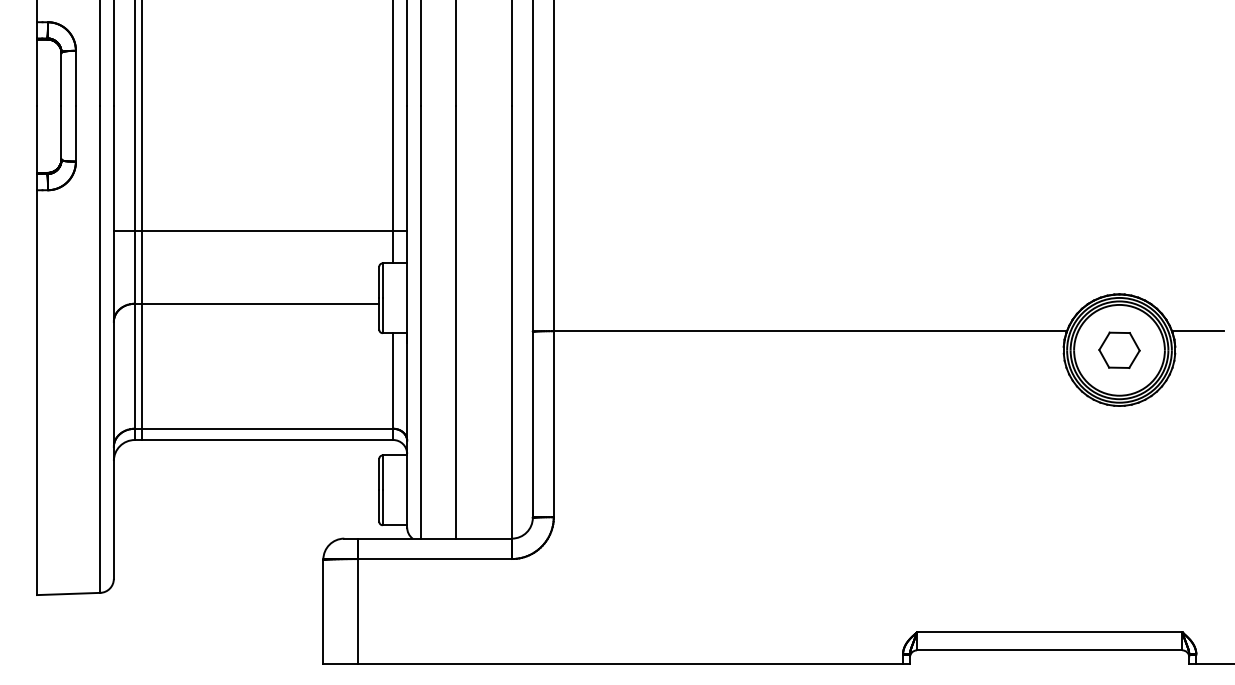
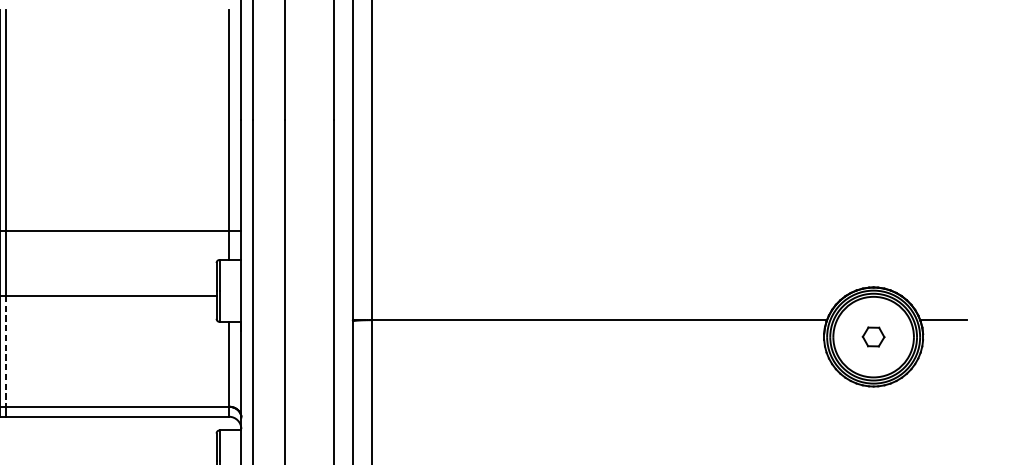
part: (1119, 349) -> (873, 336), size x0.6
line: (141, 366) -> (5, 351), solid -> dashed

